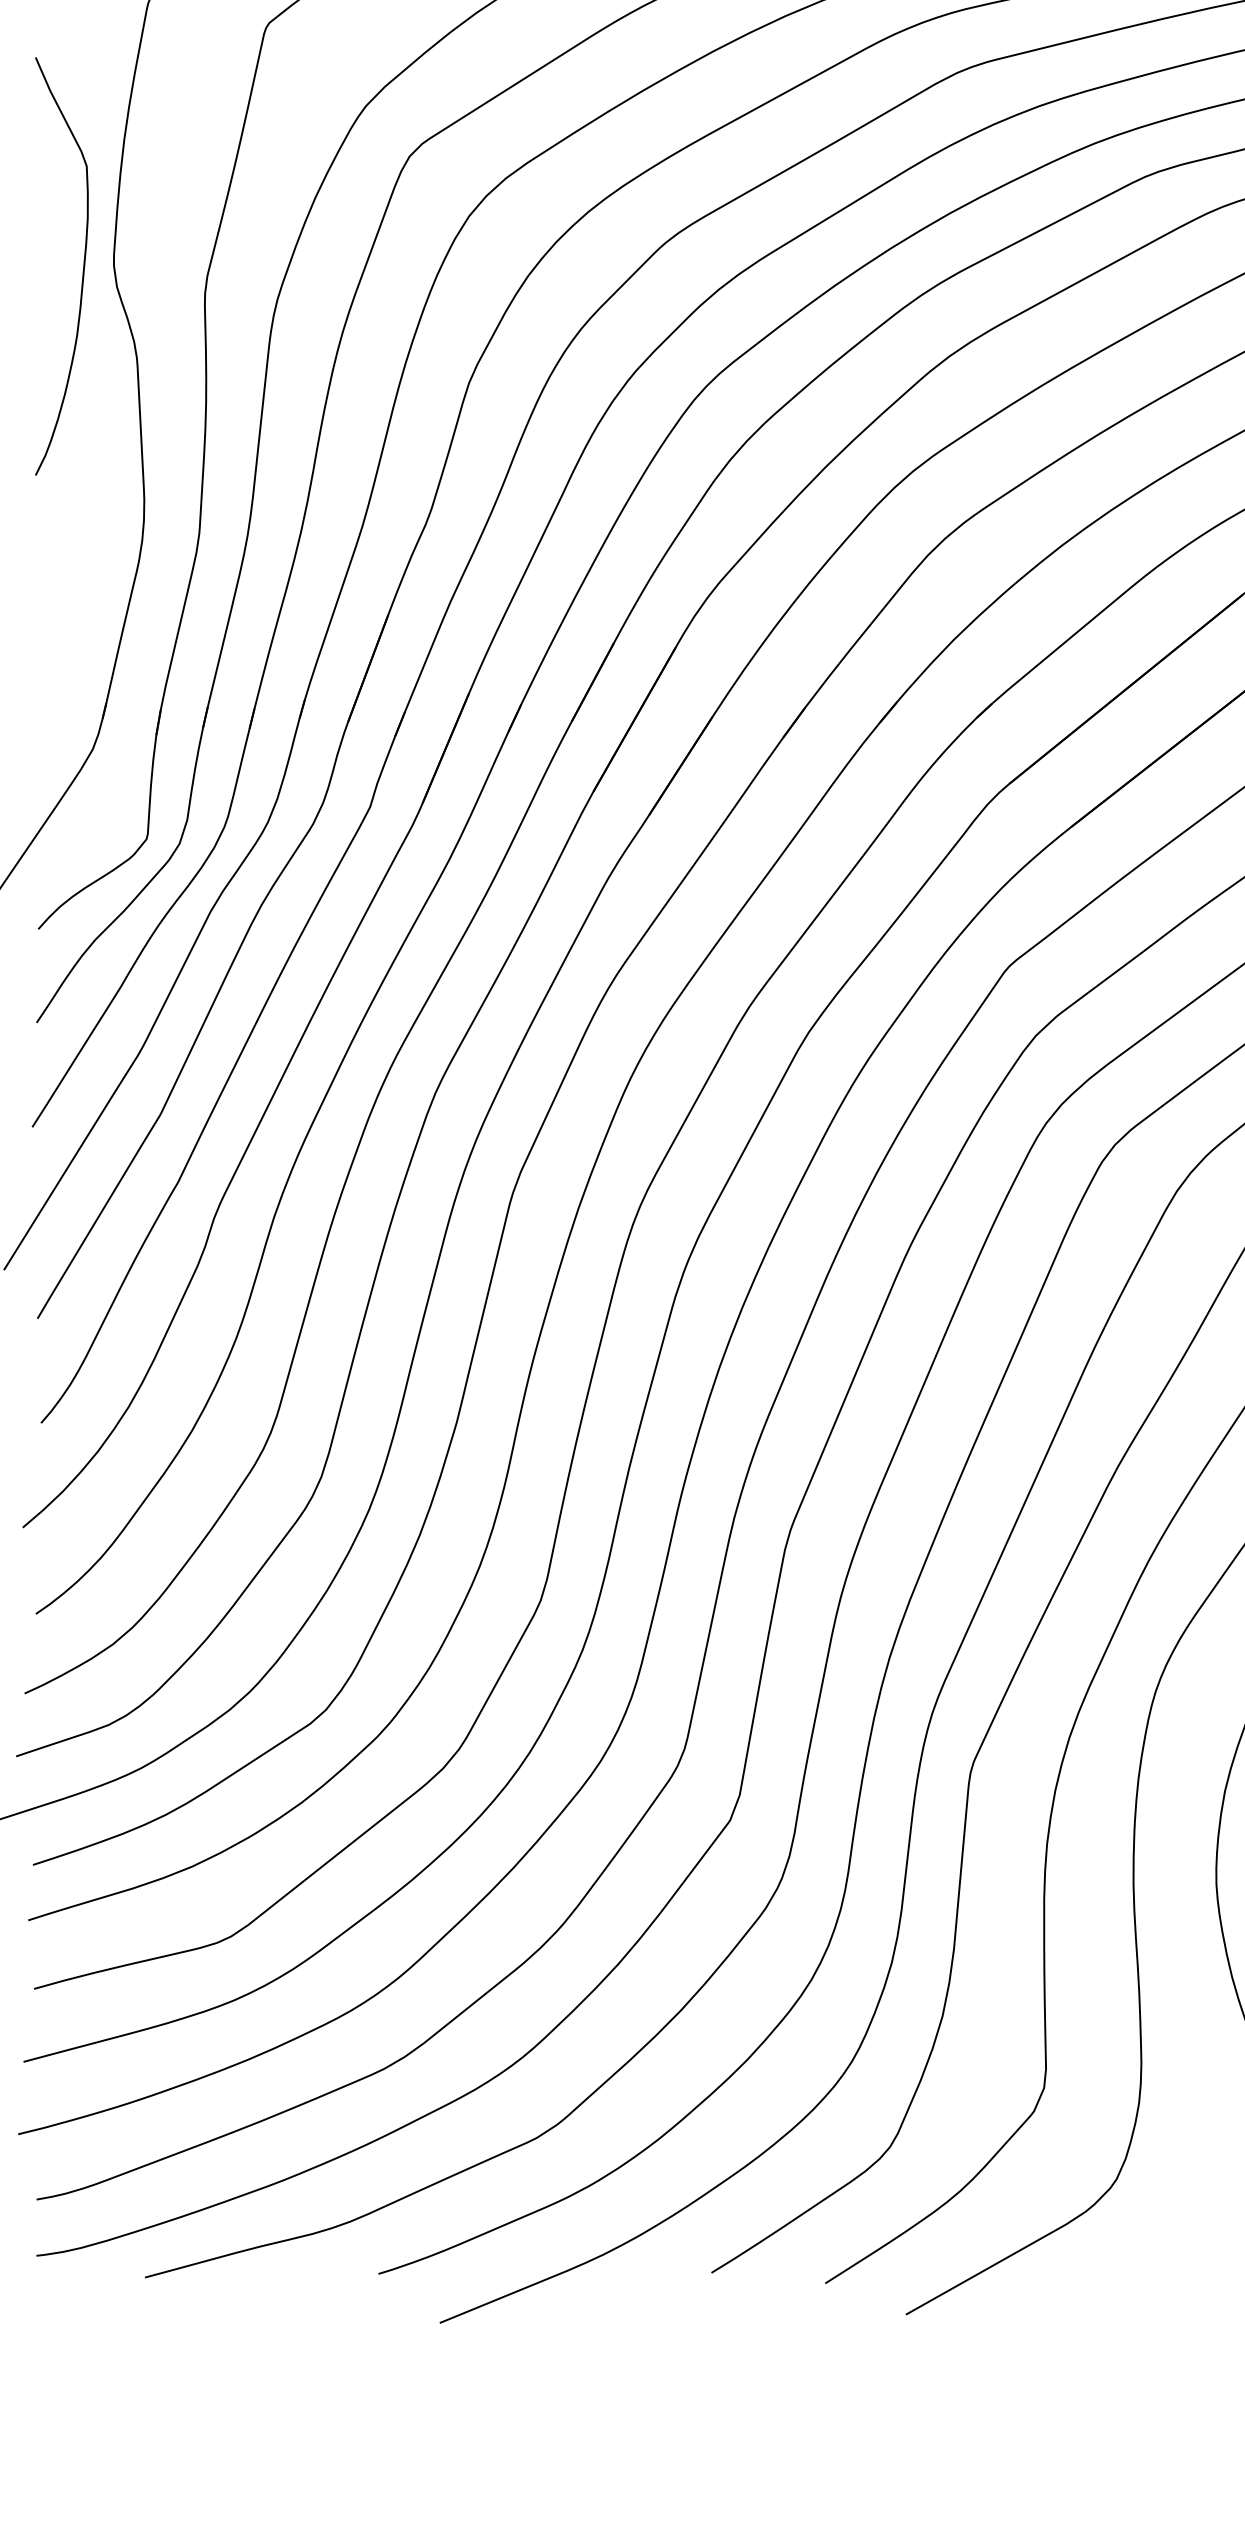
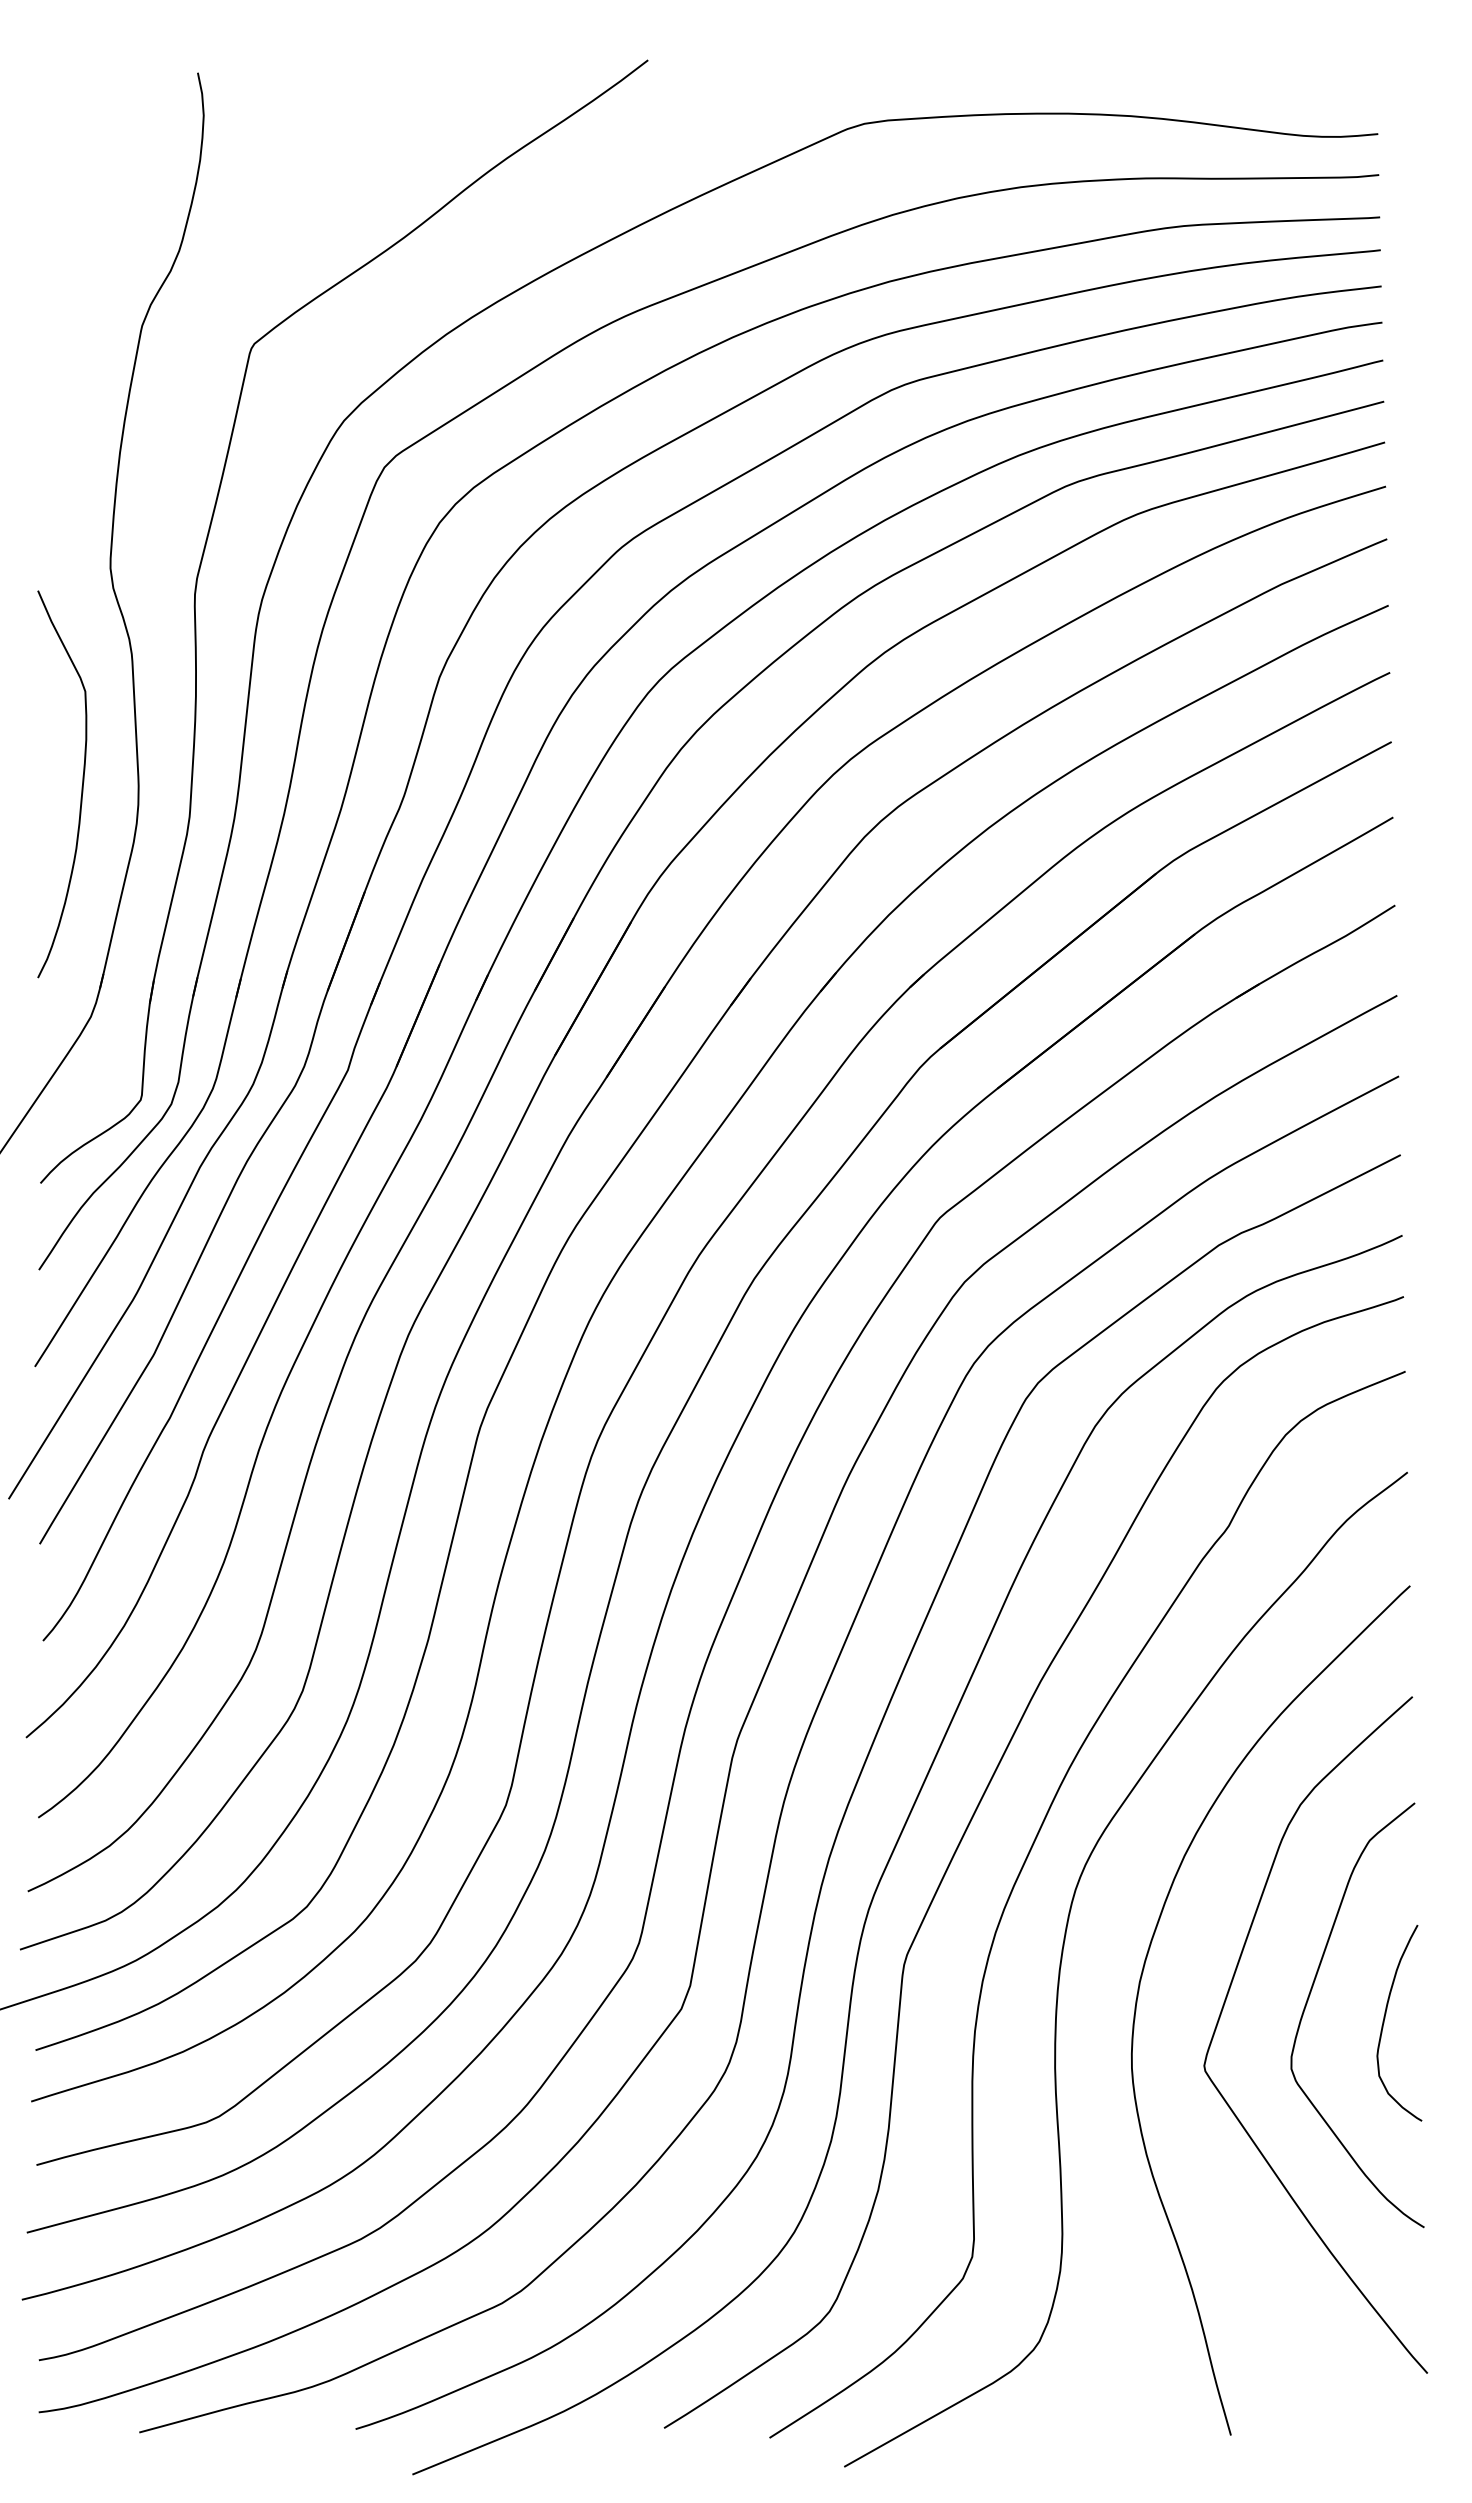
curve: (82, 268) -> (81, 786), moved

